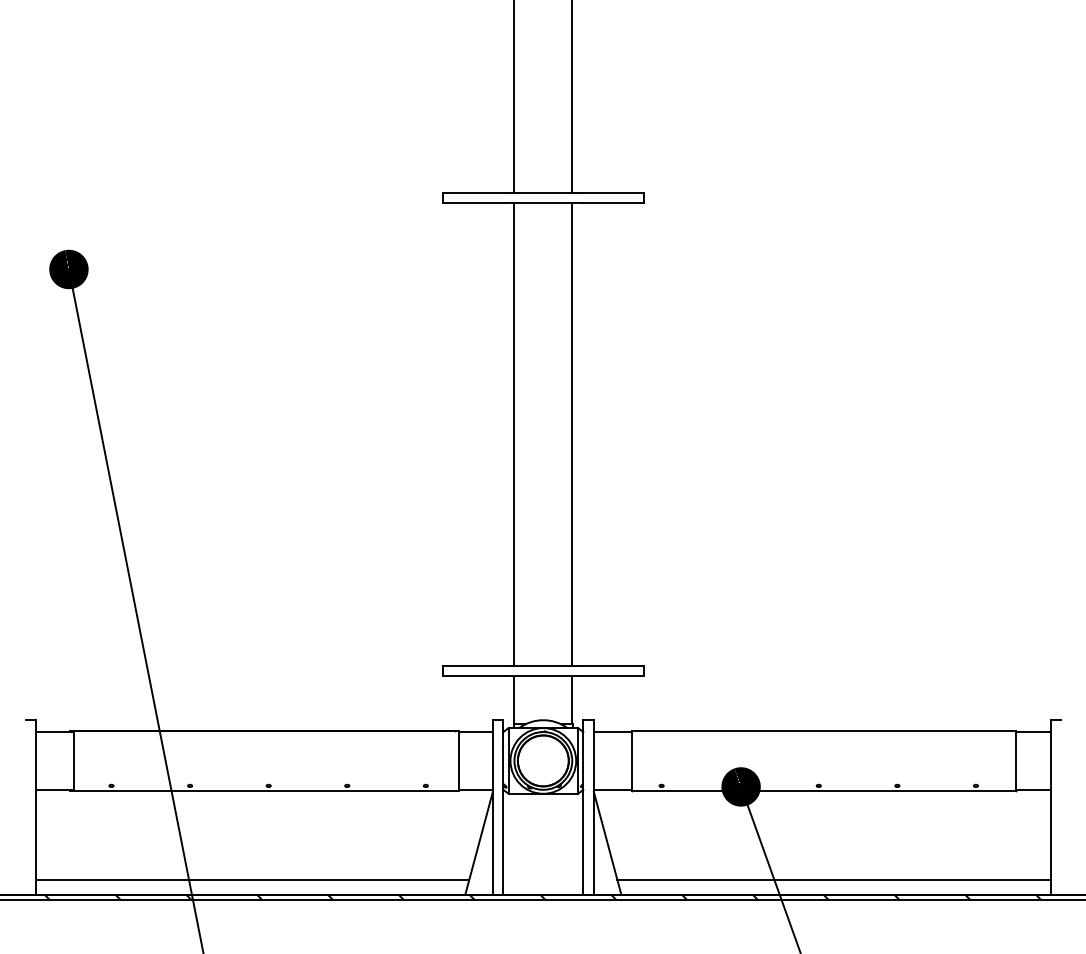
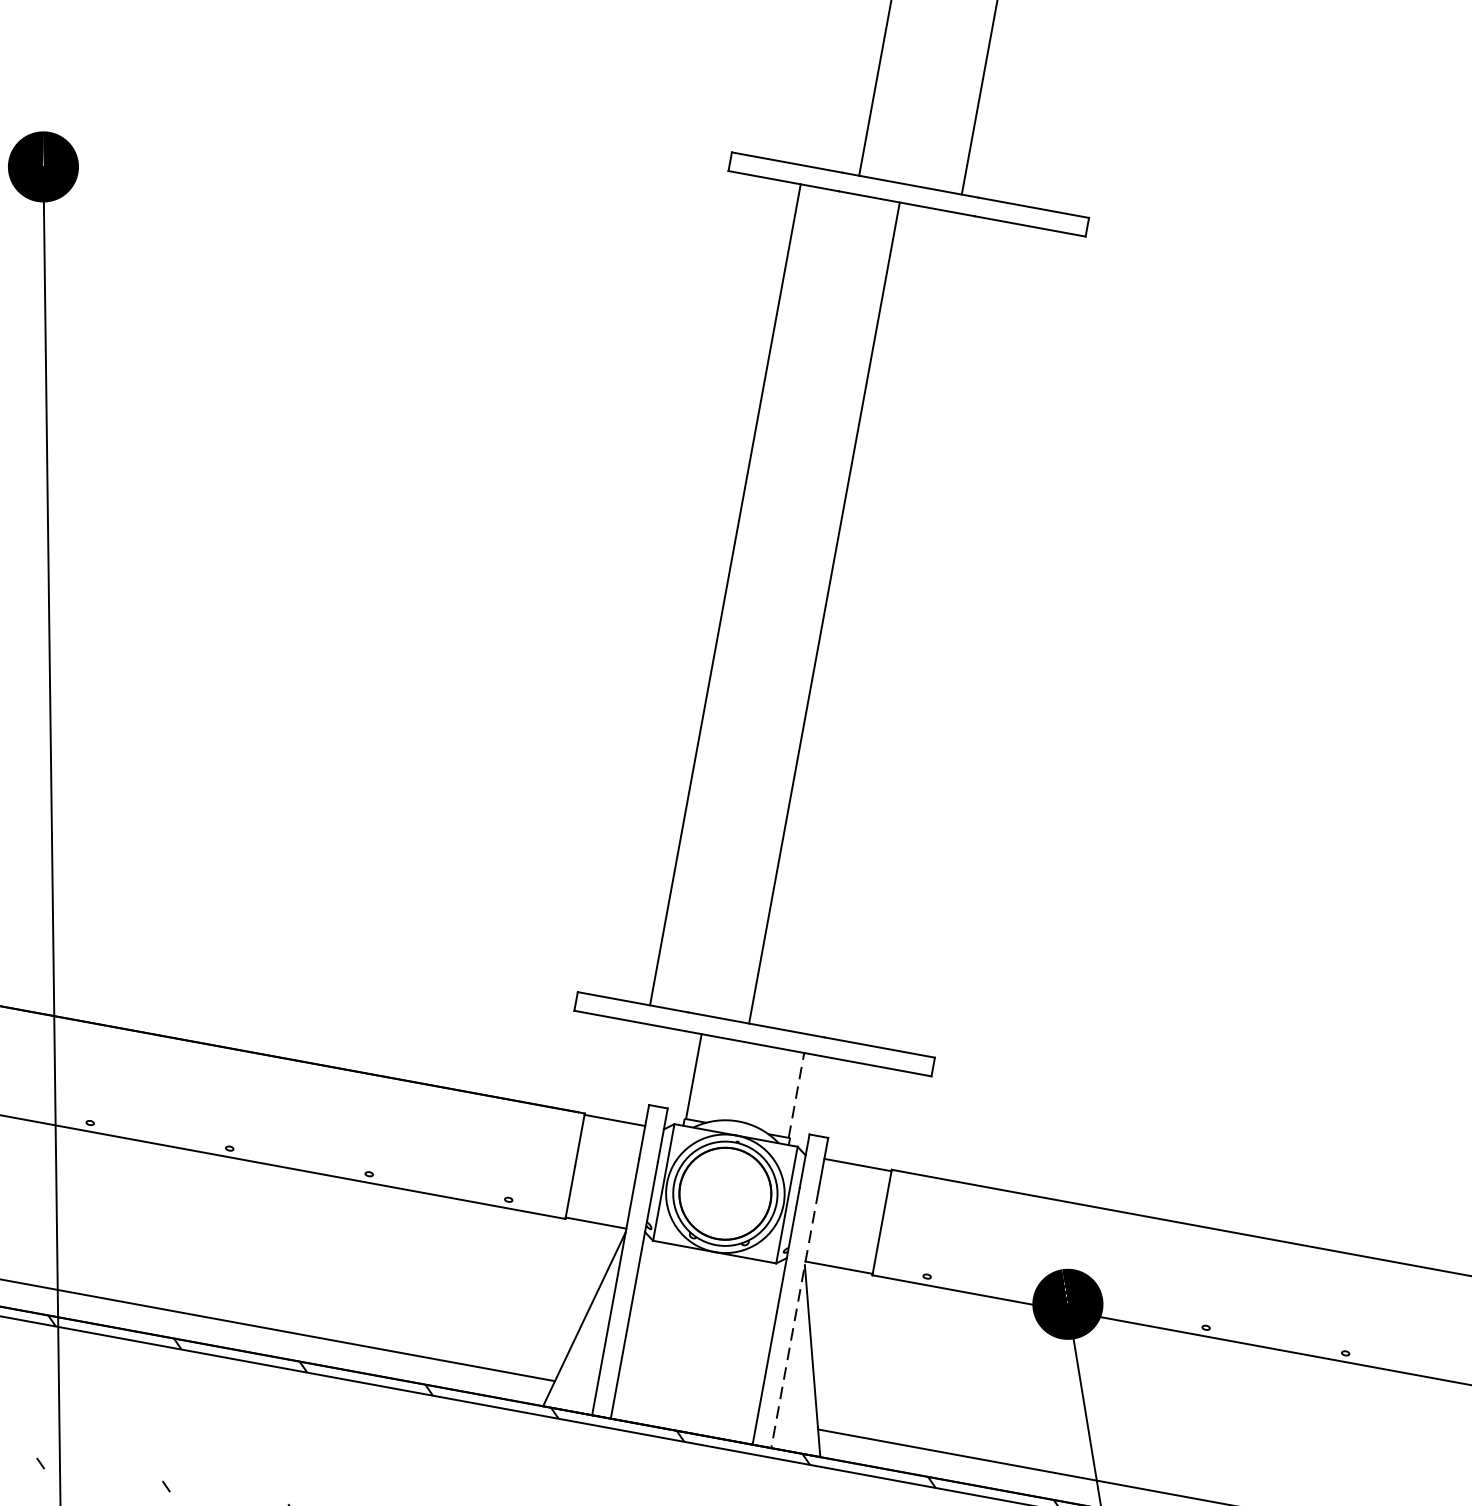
line: (514, 434) -> (725, 594), moved
line: (572, 434) -> (824, 613), moved
line: (572, 700) -> (796, 1095), solid -> dashed
line: (593, 823) -> (794, 1321), solid -> dashed

